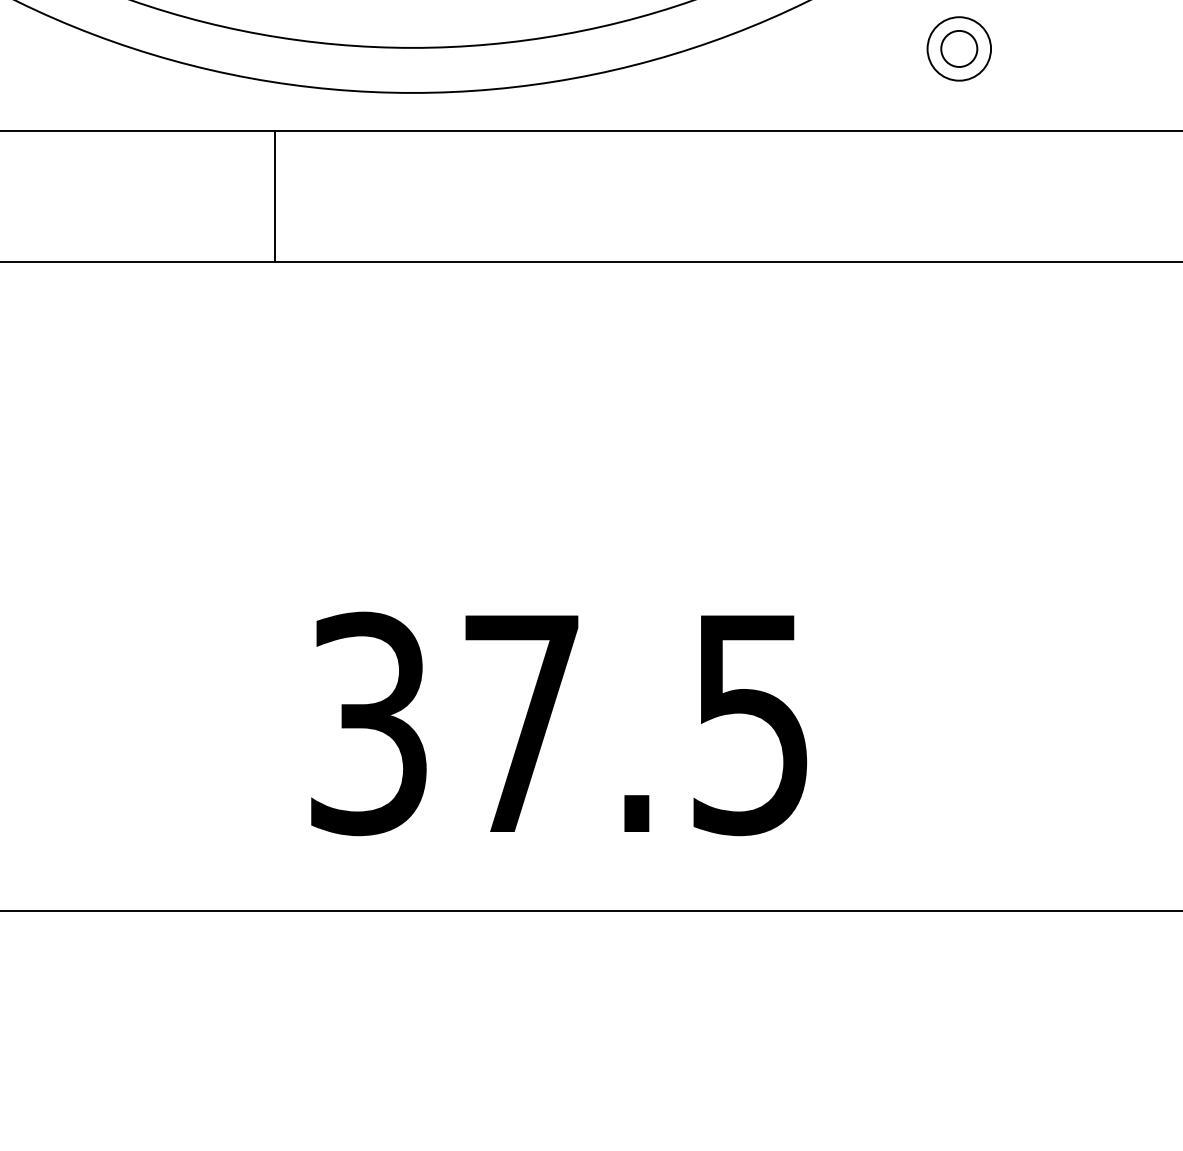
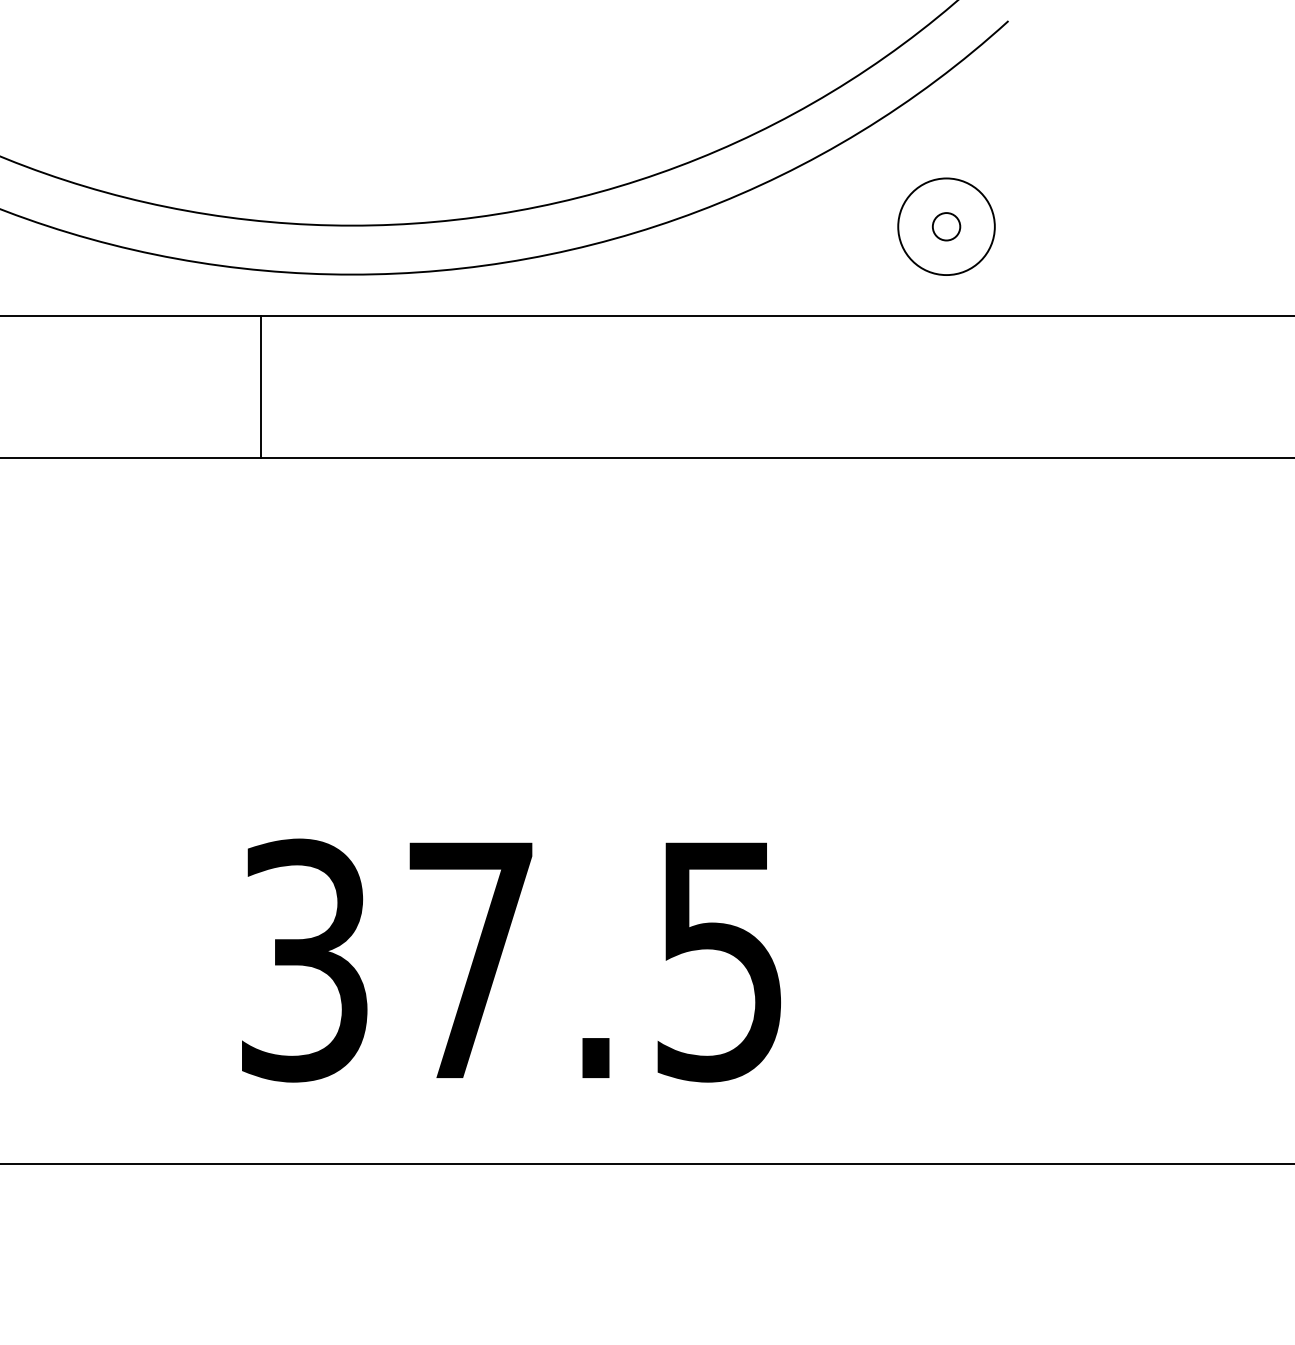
circle: (959, 48) -> (946, 226), size x0.7
circle: (959, 48) -> (946, 226), size x1.4
line: (275, 196) -> (261, 387), moved

